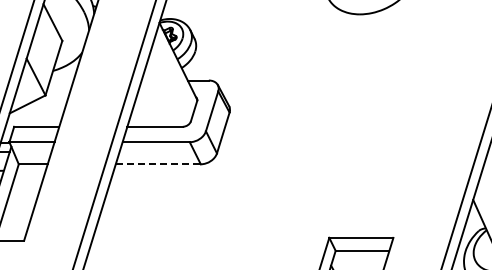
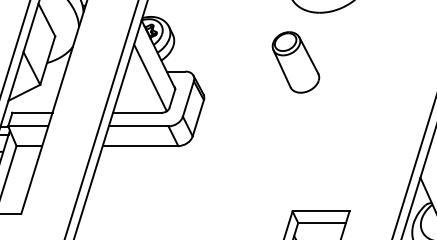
part: (333, 70) -> (296, 62), added
line: (169, 87) -> (150, 77), added
line: (158, 164) -> (140, 146), dashed -> solid

